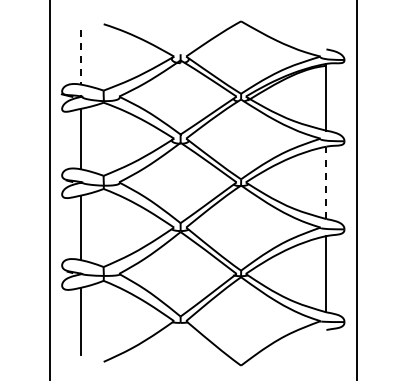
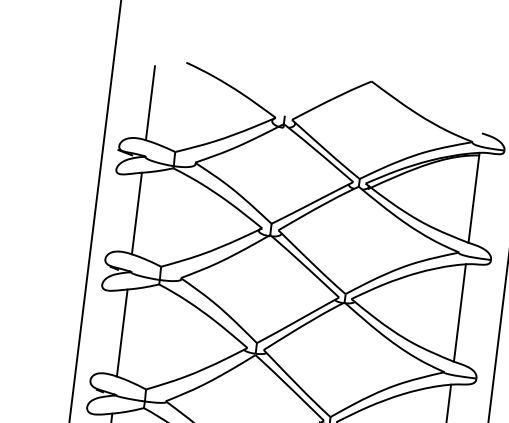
line: (81, 57) -> (150, 103), dashed -> solid
line: (326, 182) -> (460, 312), dashed -> solid

